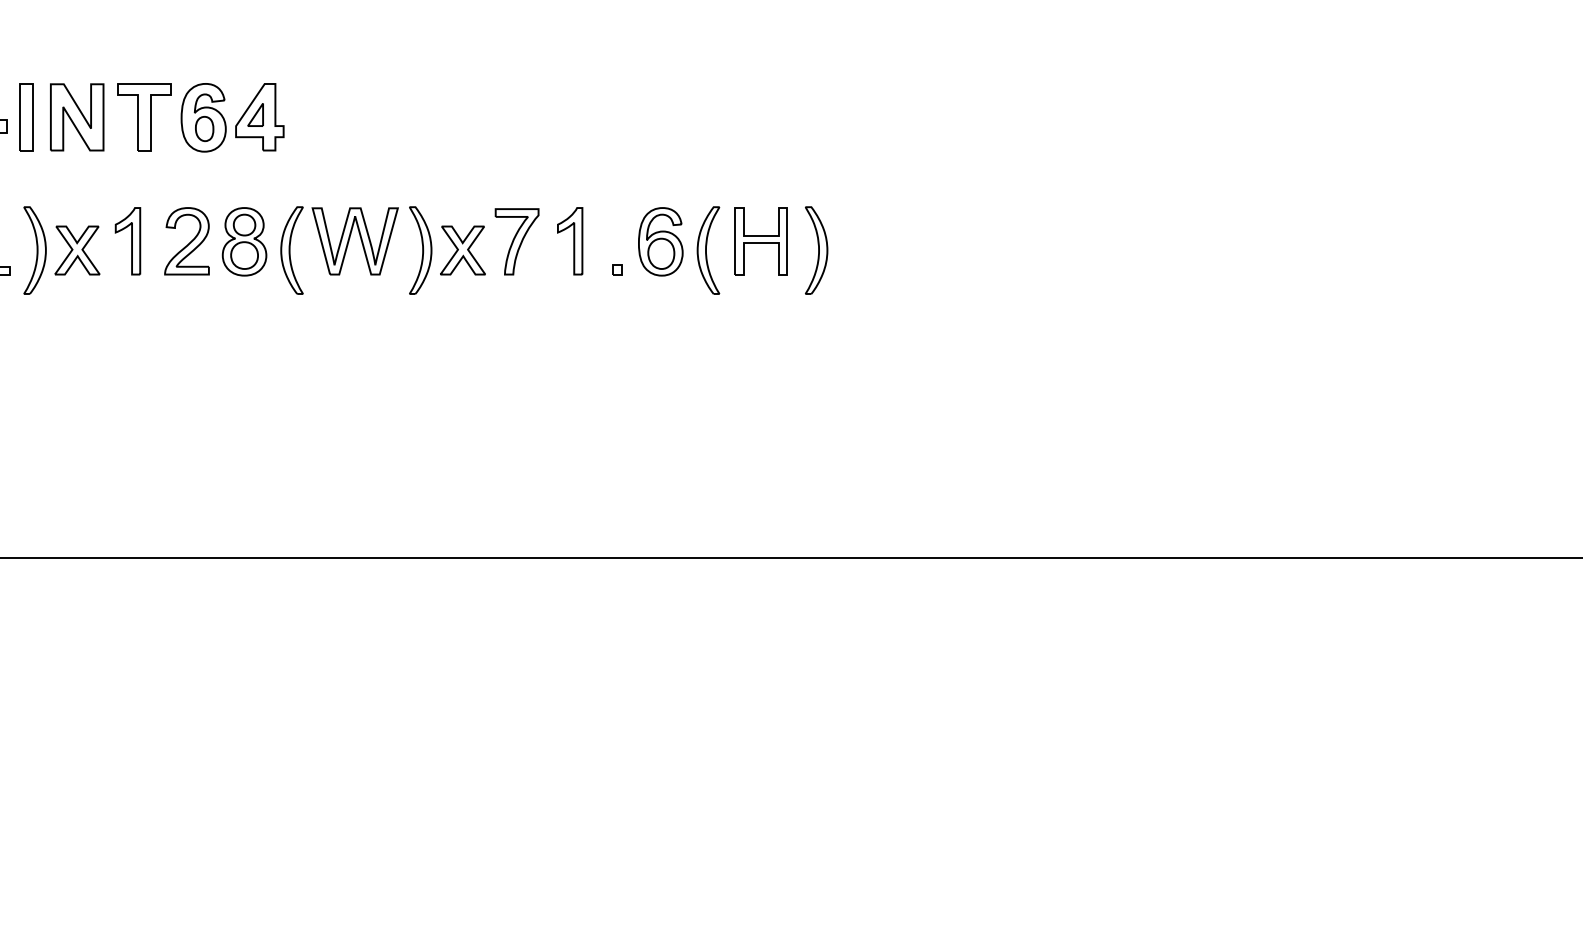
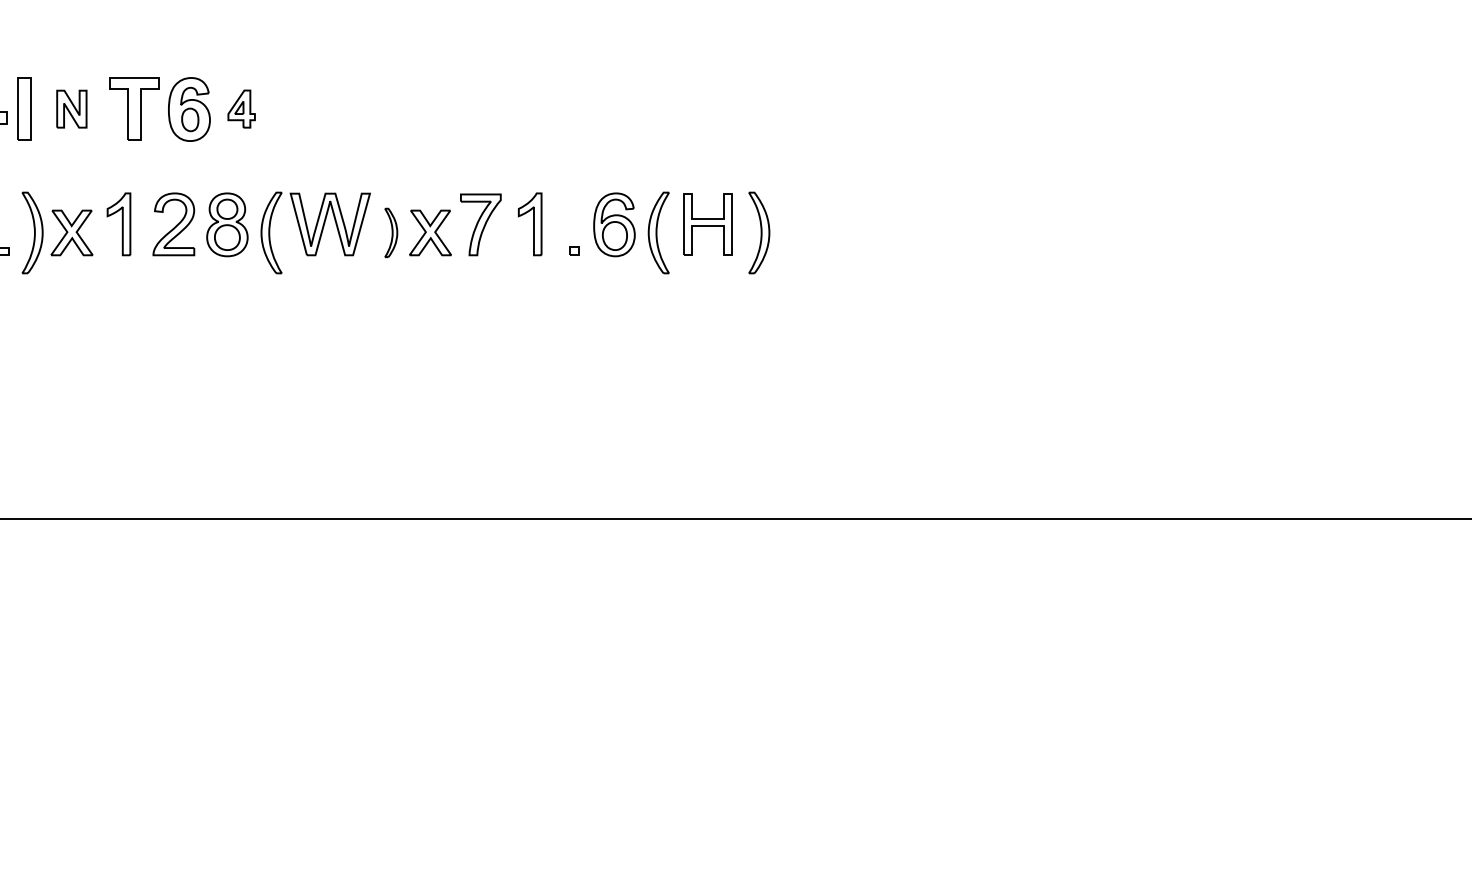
part: (77, 117) -> (72, 109), size x0.6
part: (259, 117) -> (241, 109), size x0.6
part: (420, 250) -> (391, 232), size x0.6

